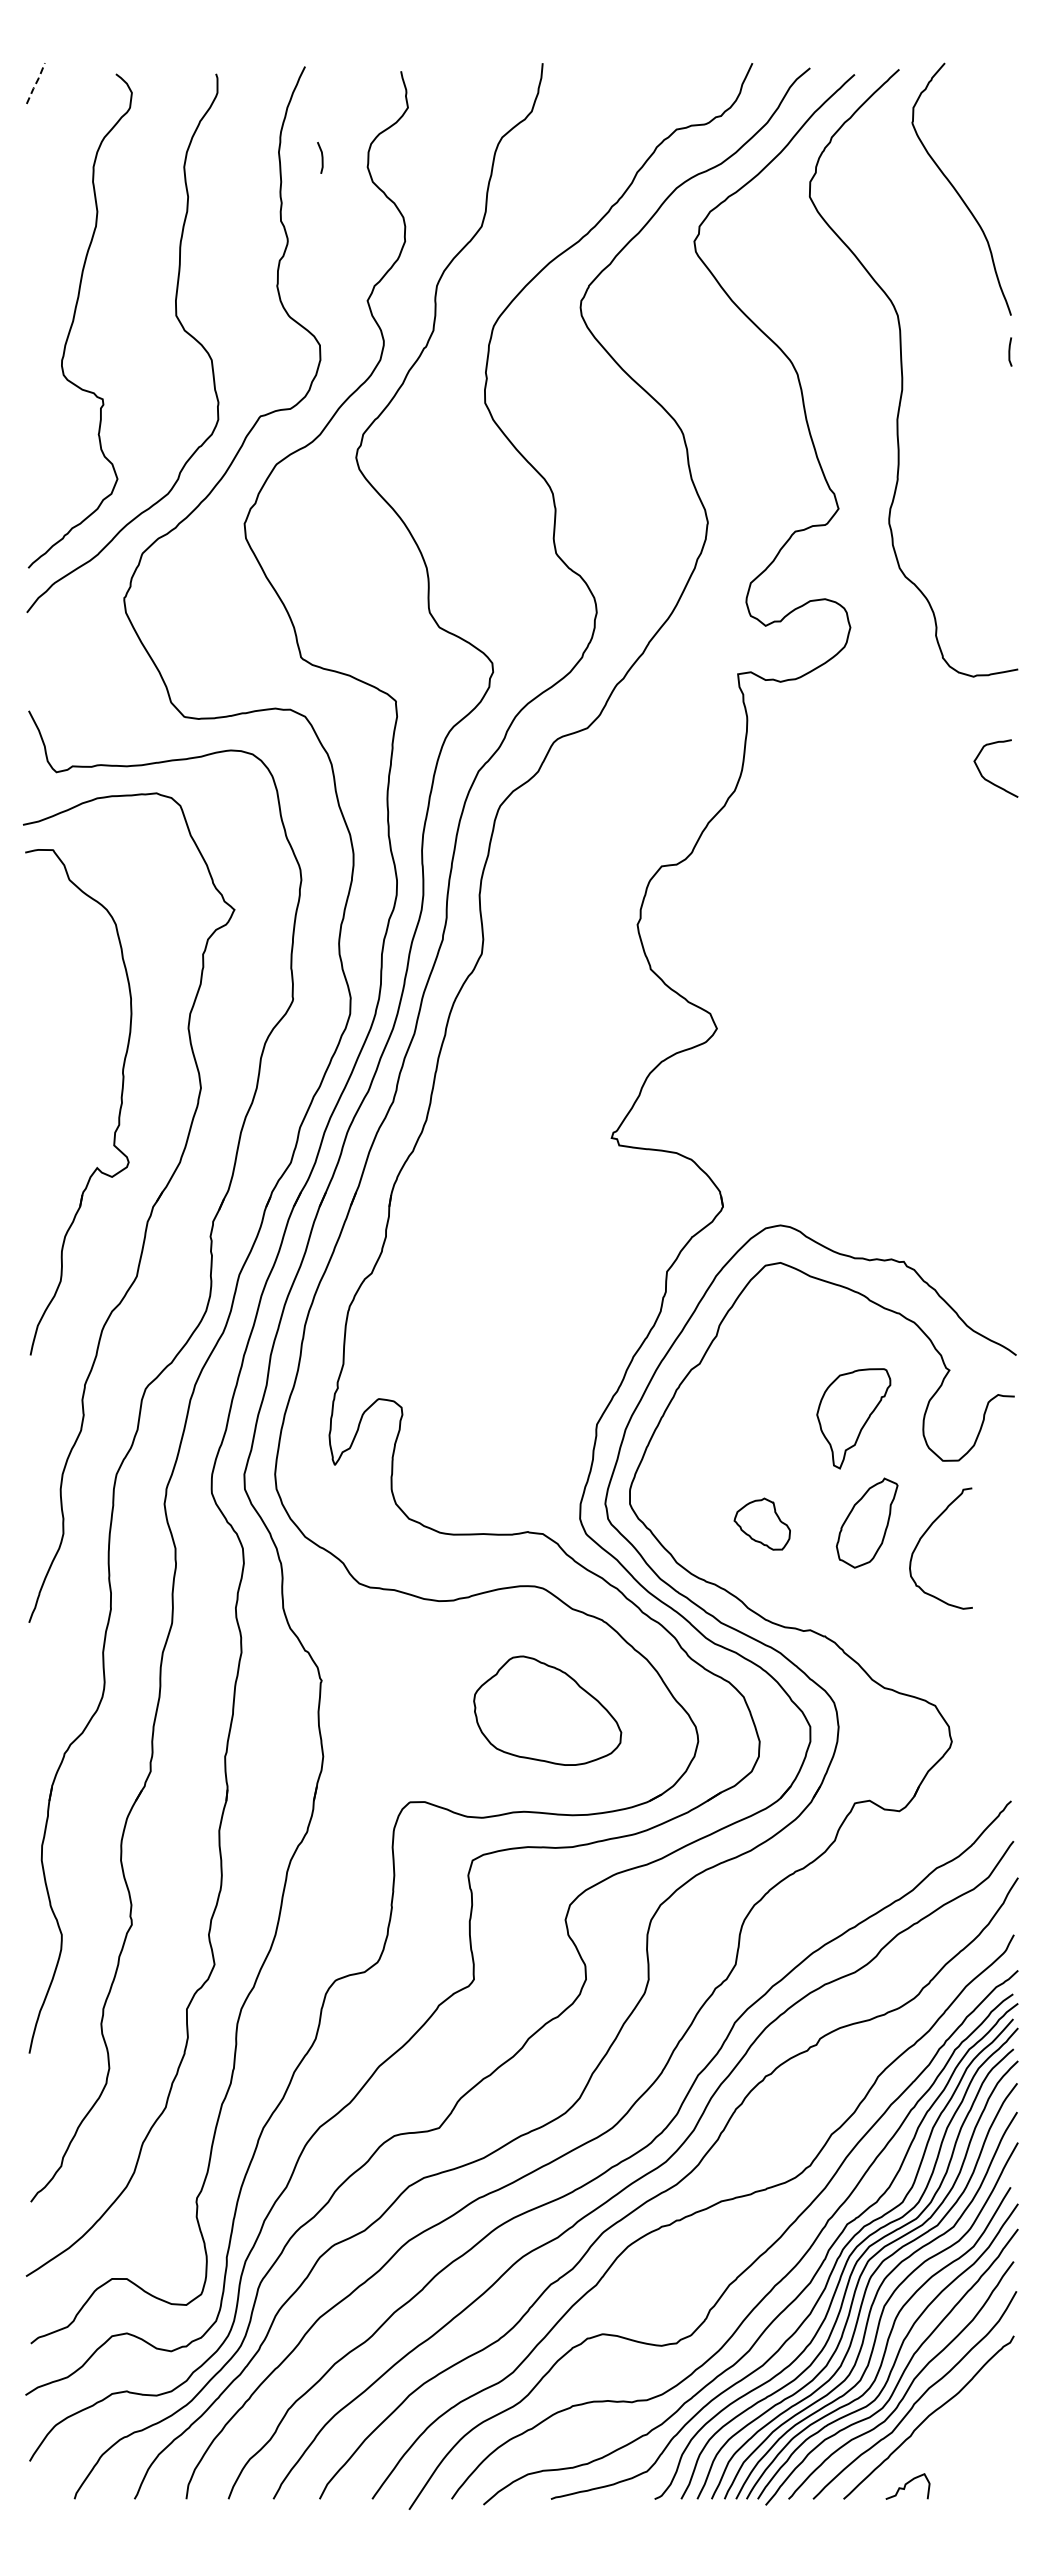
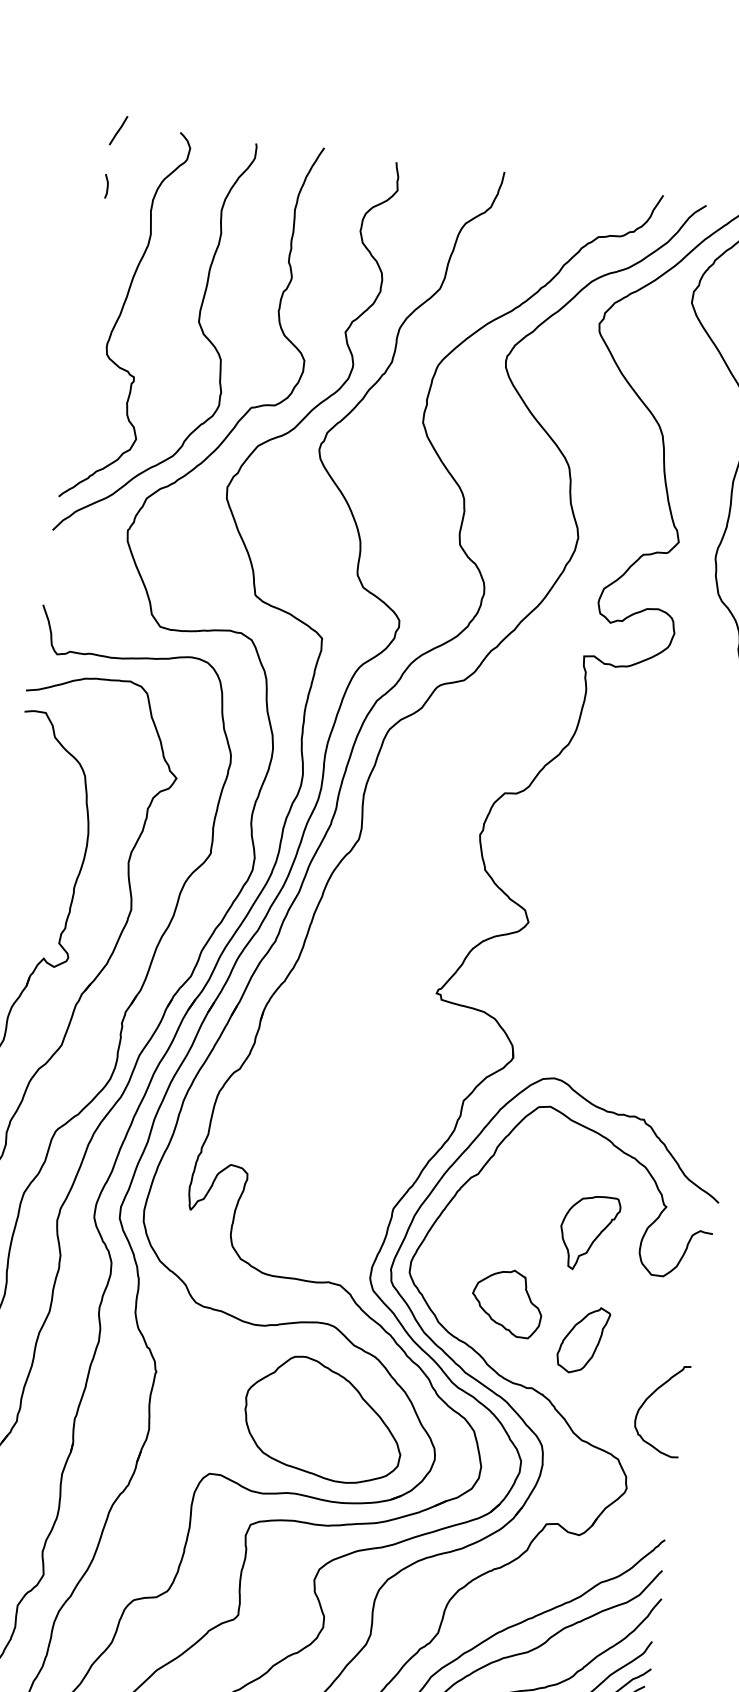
line: (36, 83) -> (119, 130), dashed -> solid
line: (321, 157) -> (107, 186), moved
part: (866, 1522) -> (582, 1339), moved
part: (762, 1523) -> (507, 1302), size x1.67
curve: (924, 1535) -> (649, 1397), moved
part: (547, 1710) -> (324, 1419), size x1.43

